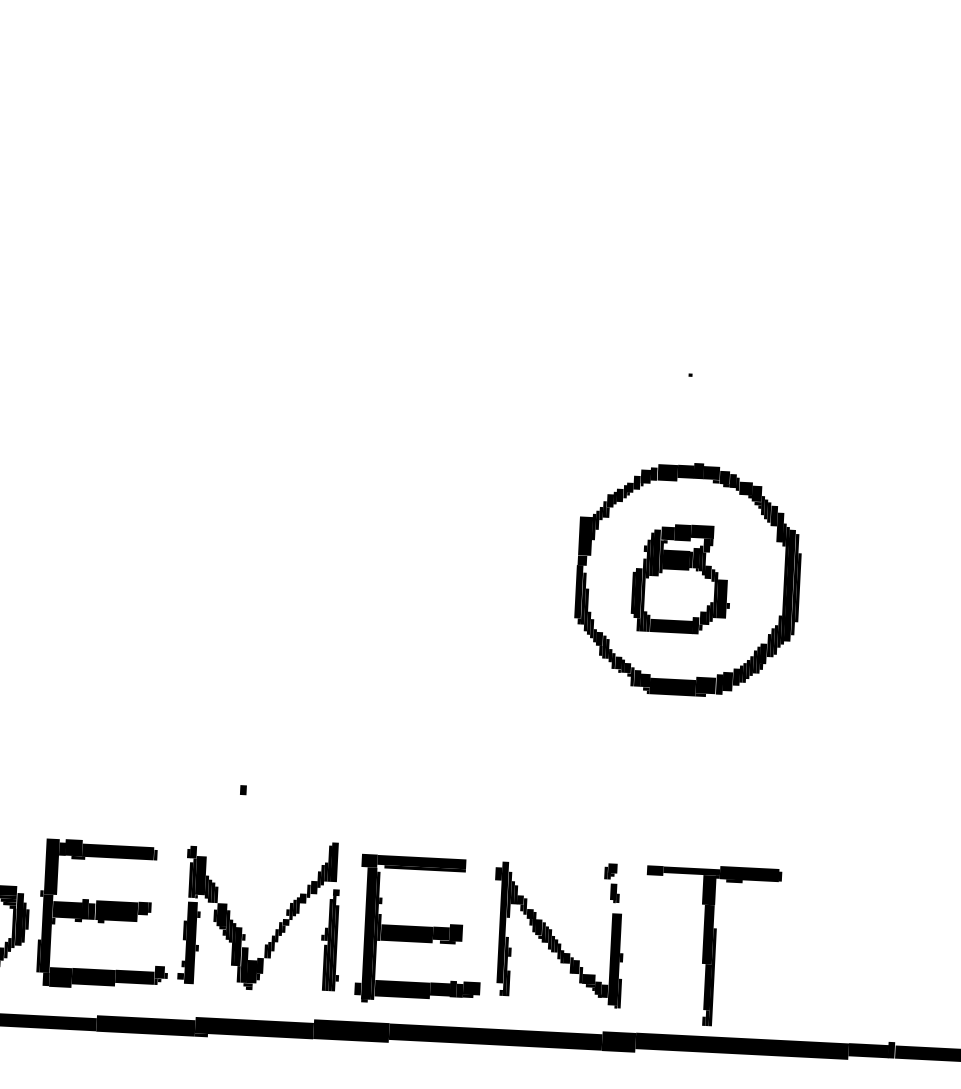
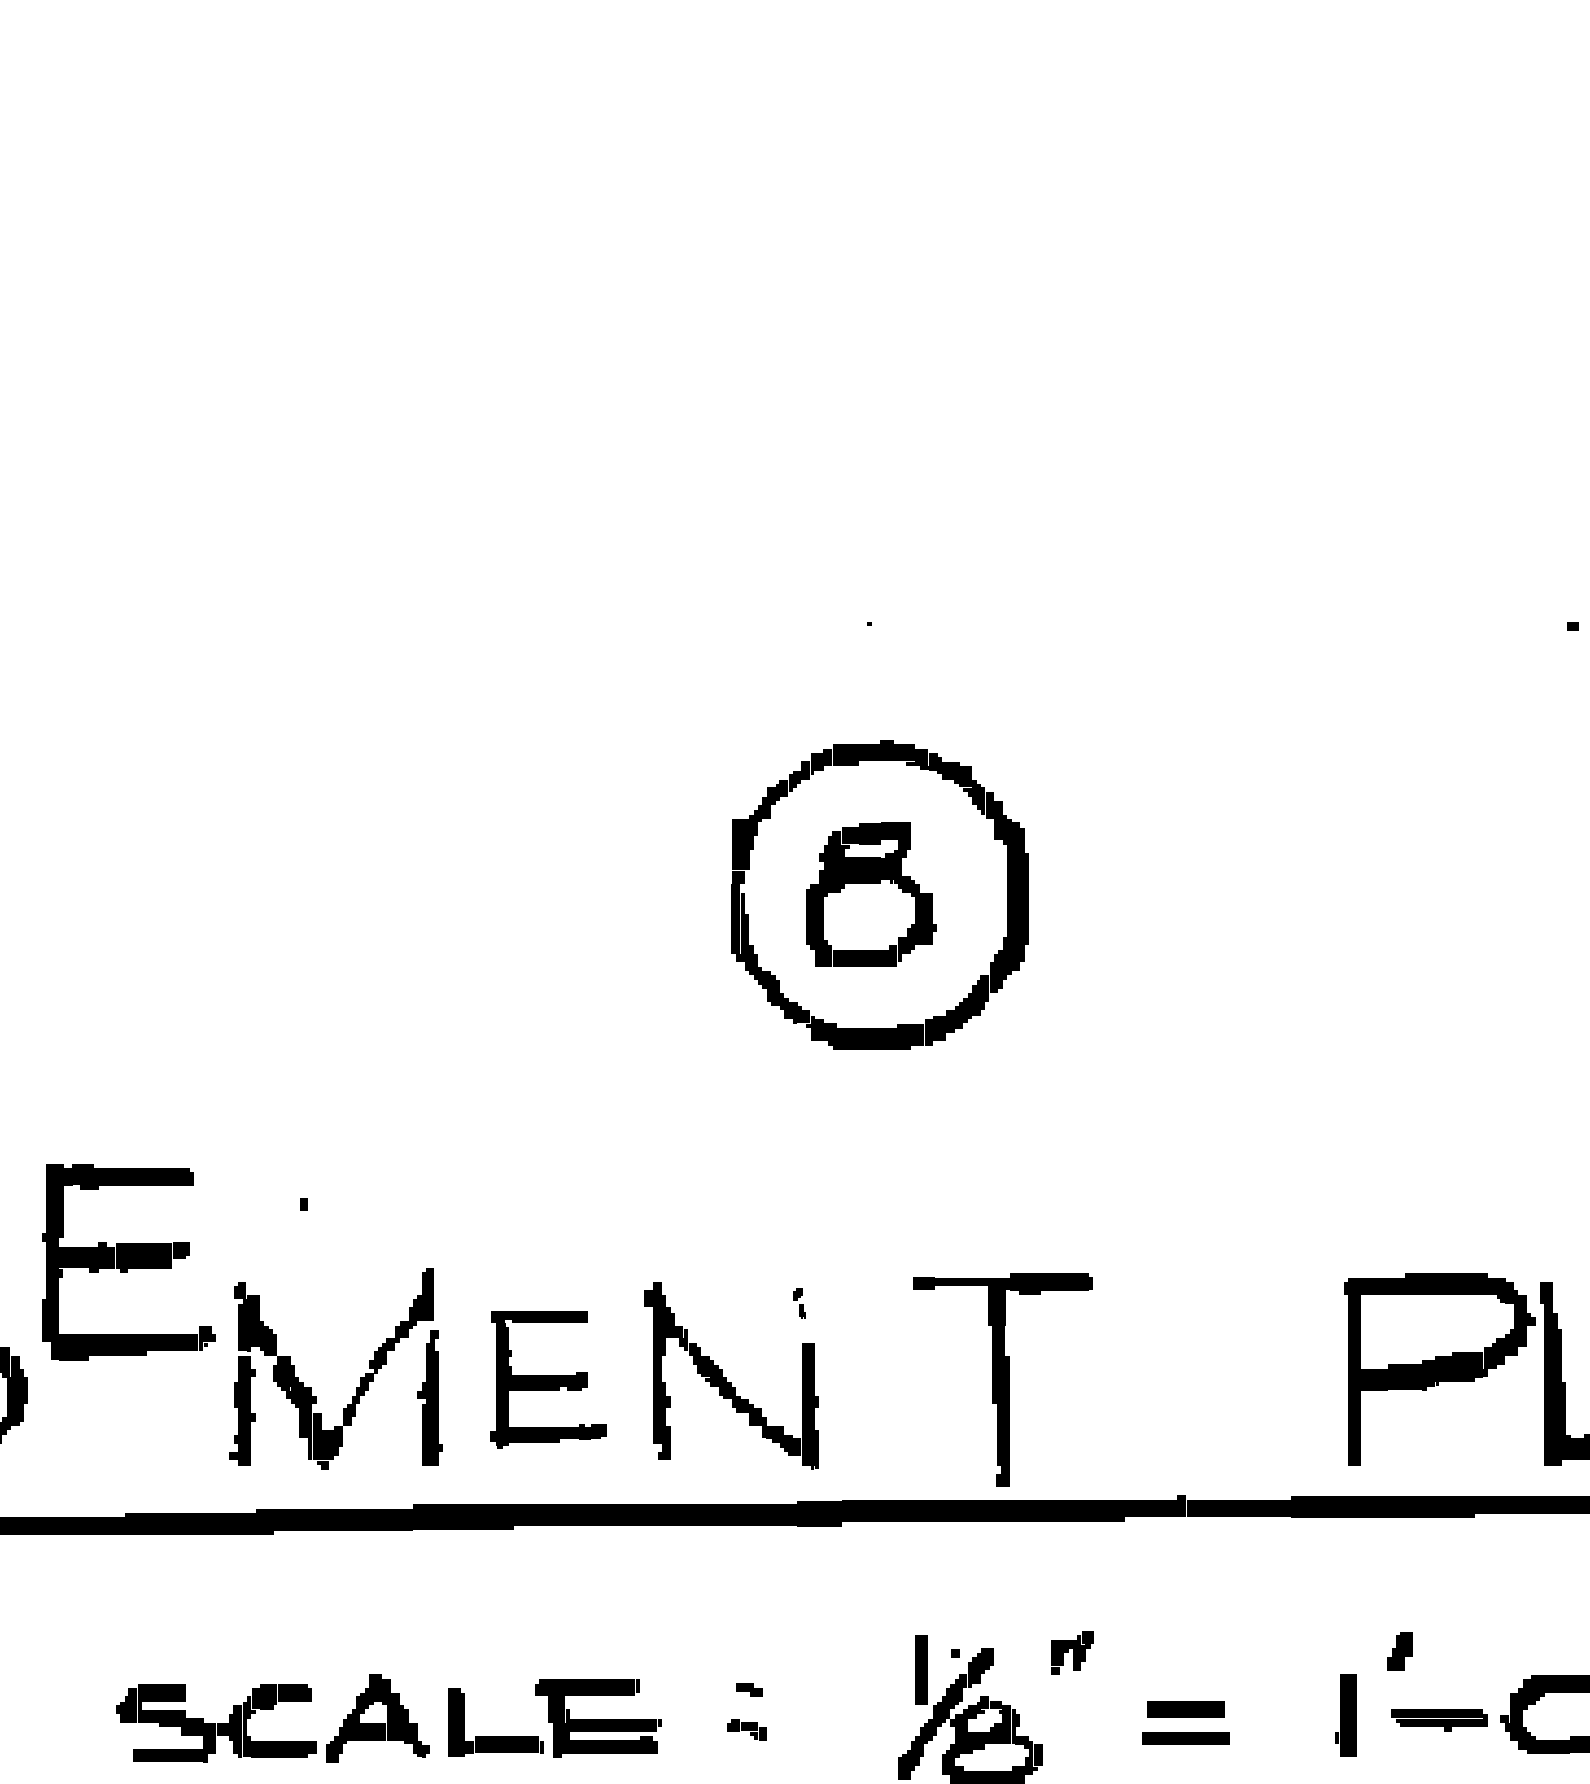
part: (612, 883) -> (799, 1303), size x0.6
part: (104, 915) -> (128, 1262), moved
part: (420, 930) -> (548, 1379), size x0.7
part: (710, 945) -> (1002, 1379), moved

